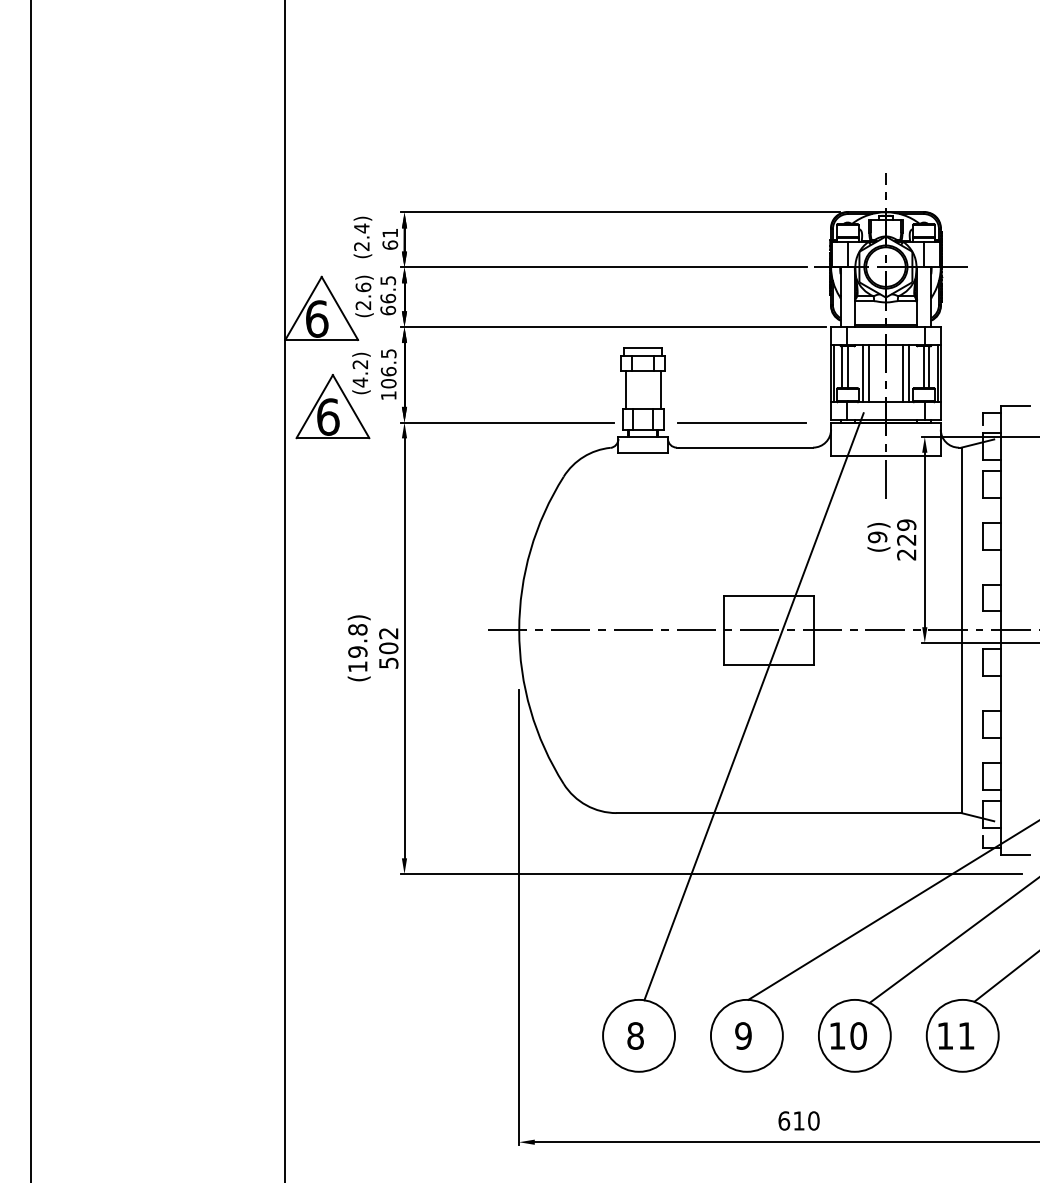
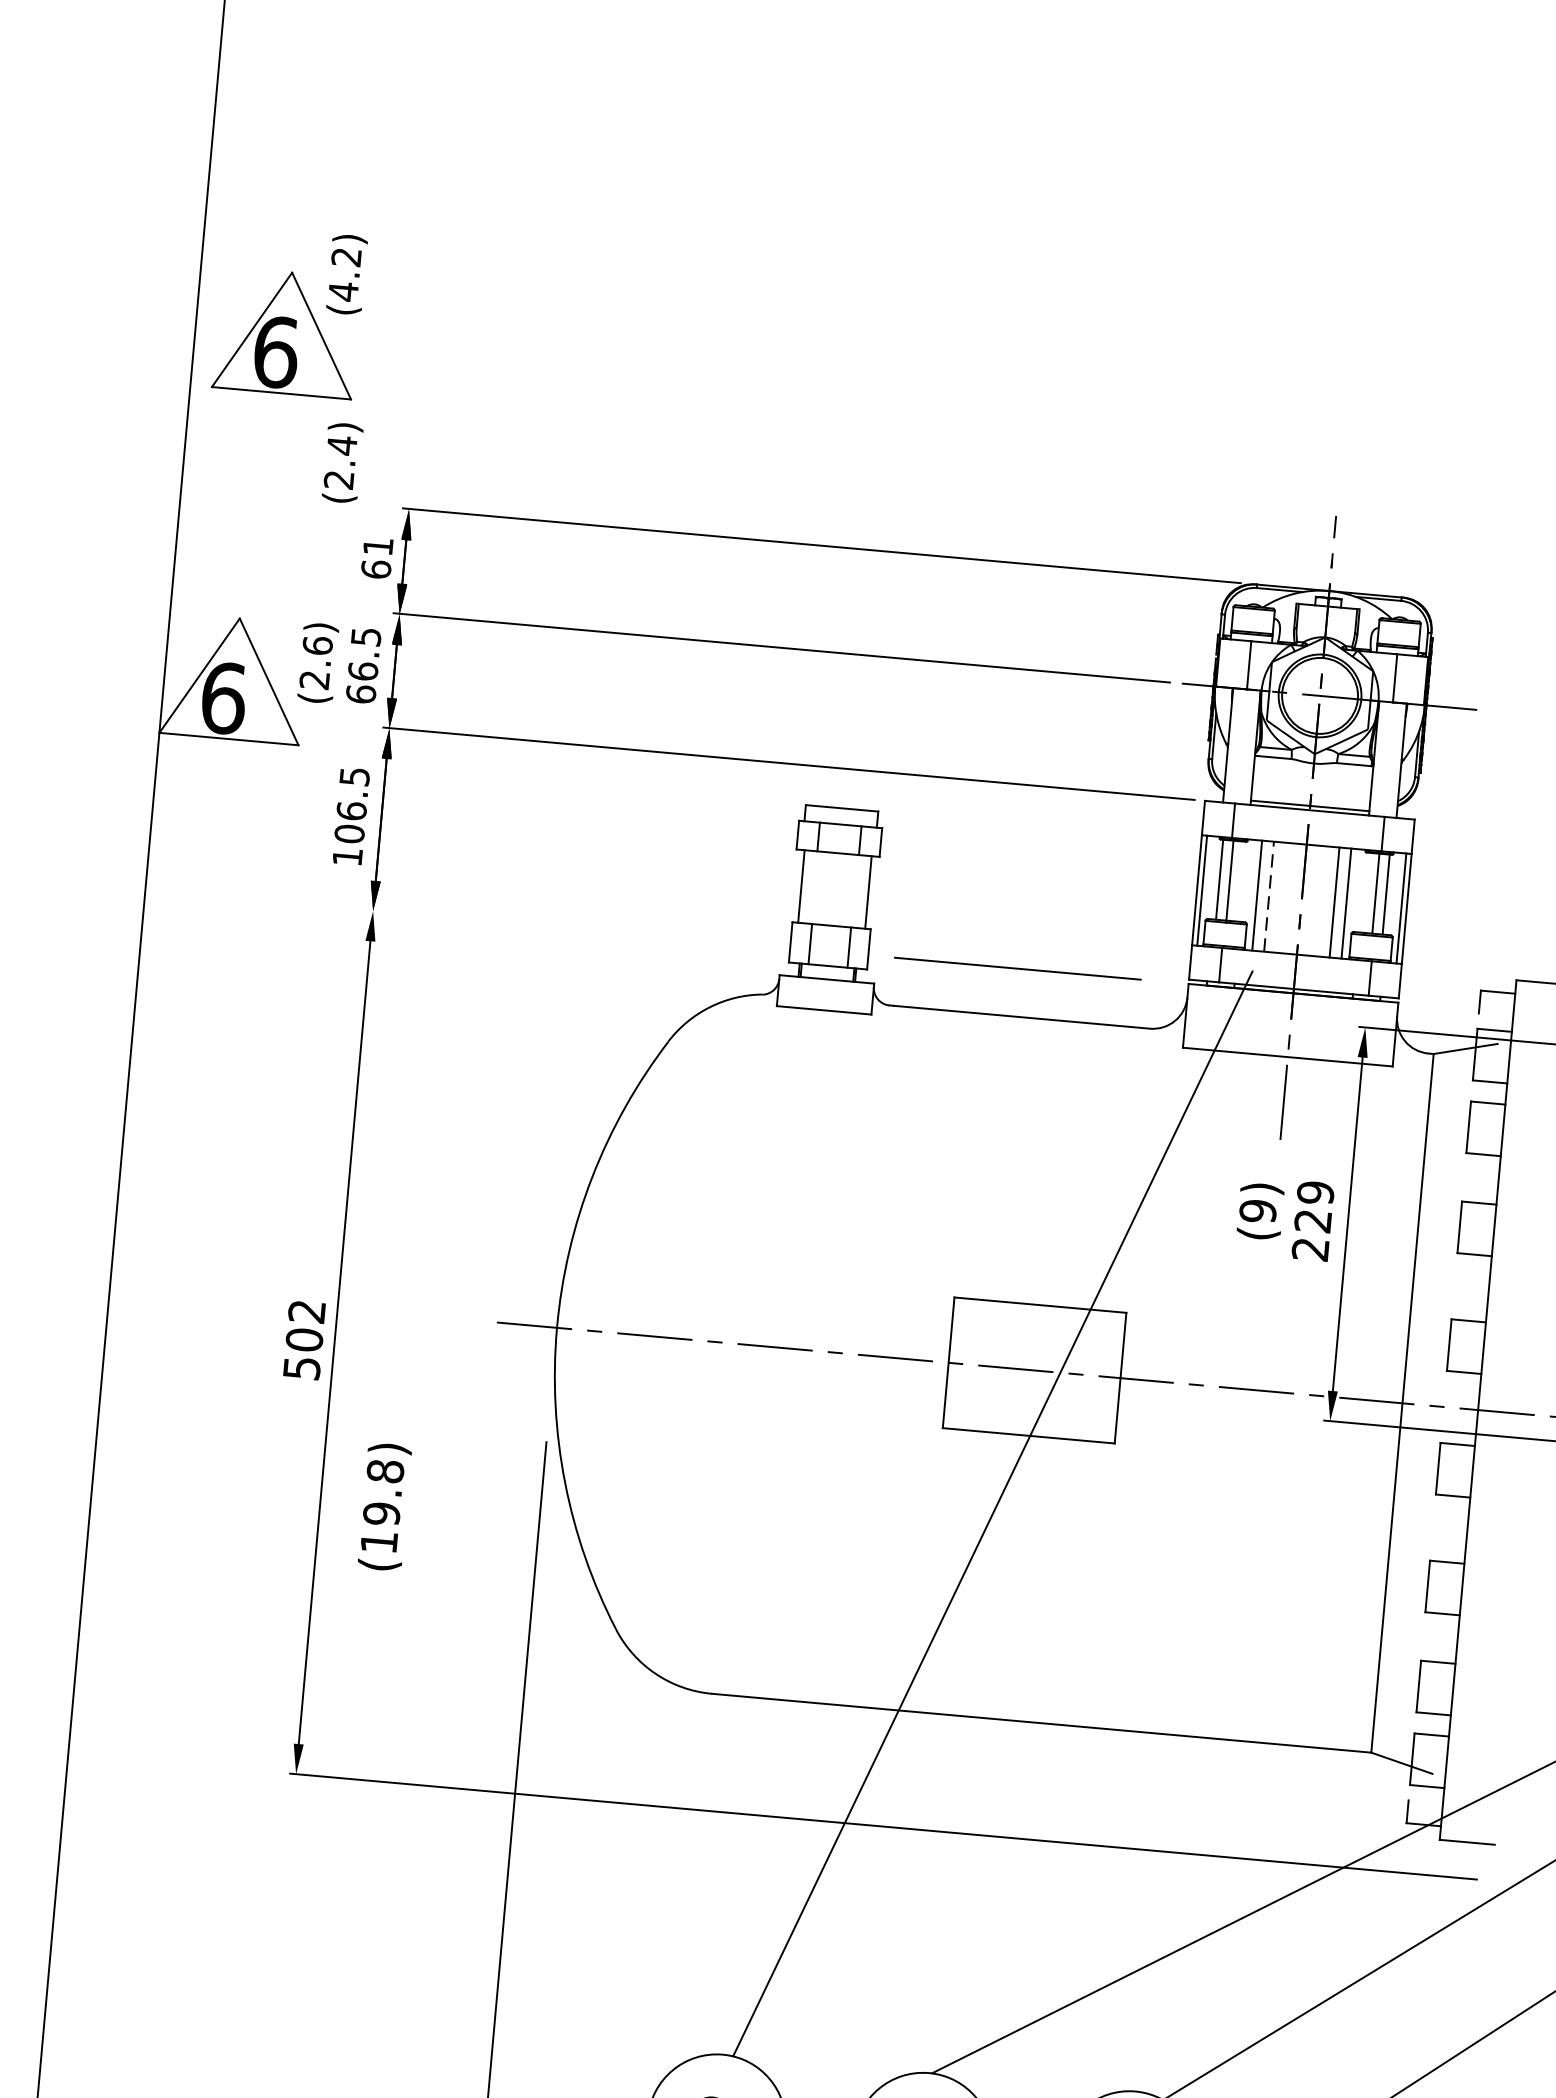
text: (362, 237) -> (341, 462), moved
line: (868, 373) -> (1268, 896), solid -> dashed
part: (332, 395) -> (287, 311), moved
line: (507, 422) -> (570, 928), removed
text: (358, 648) -> (383, 1507), moved

